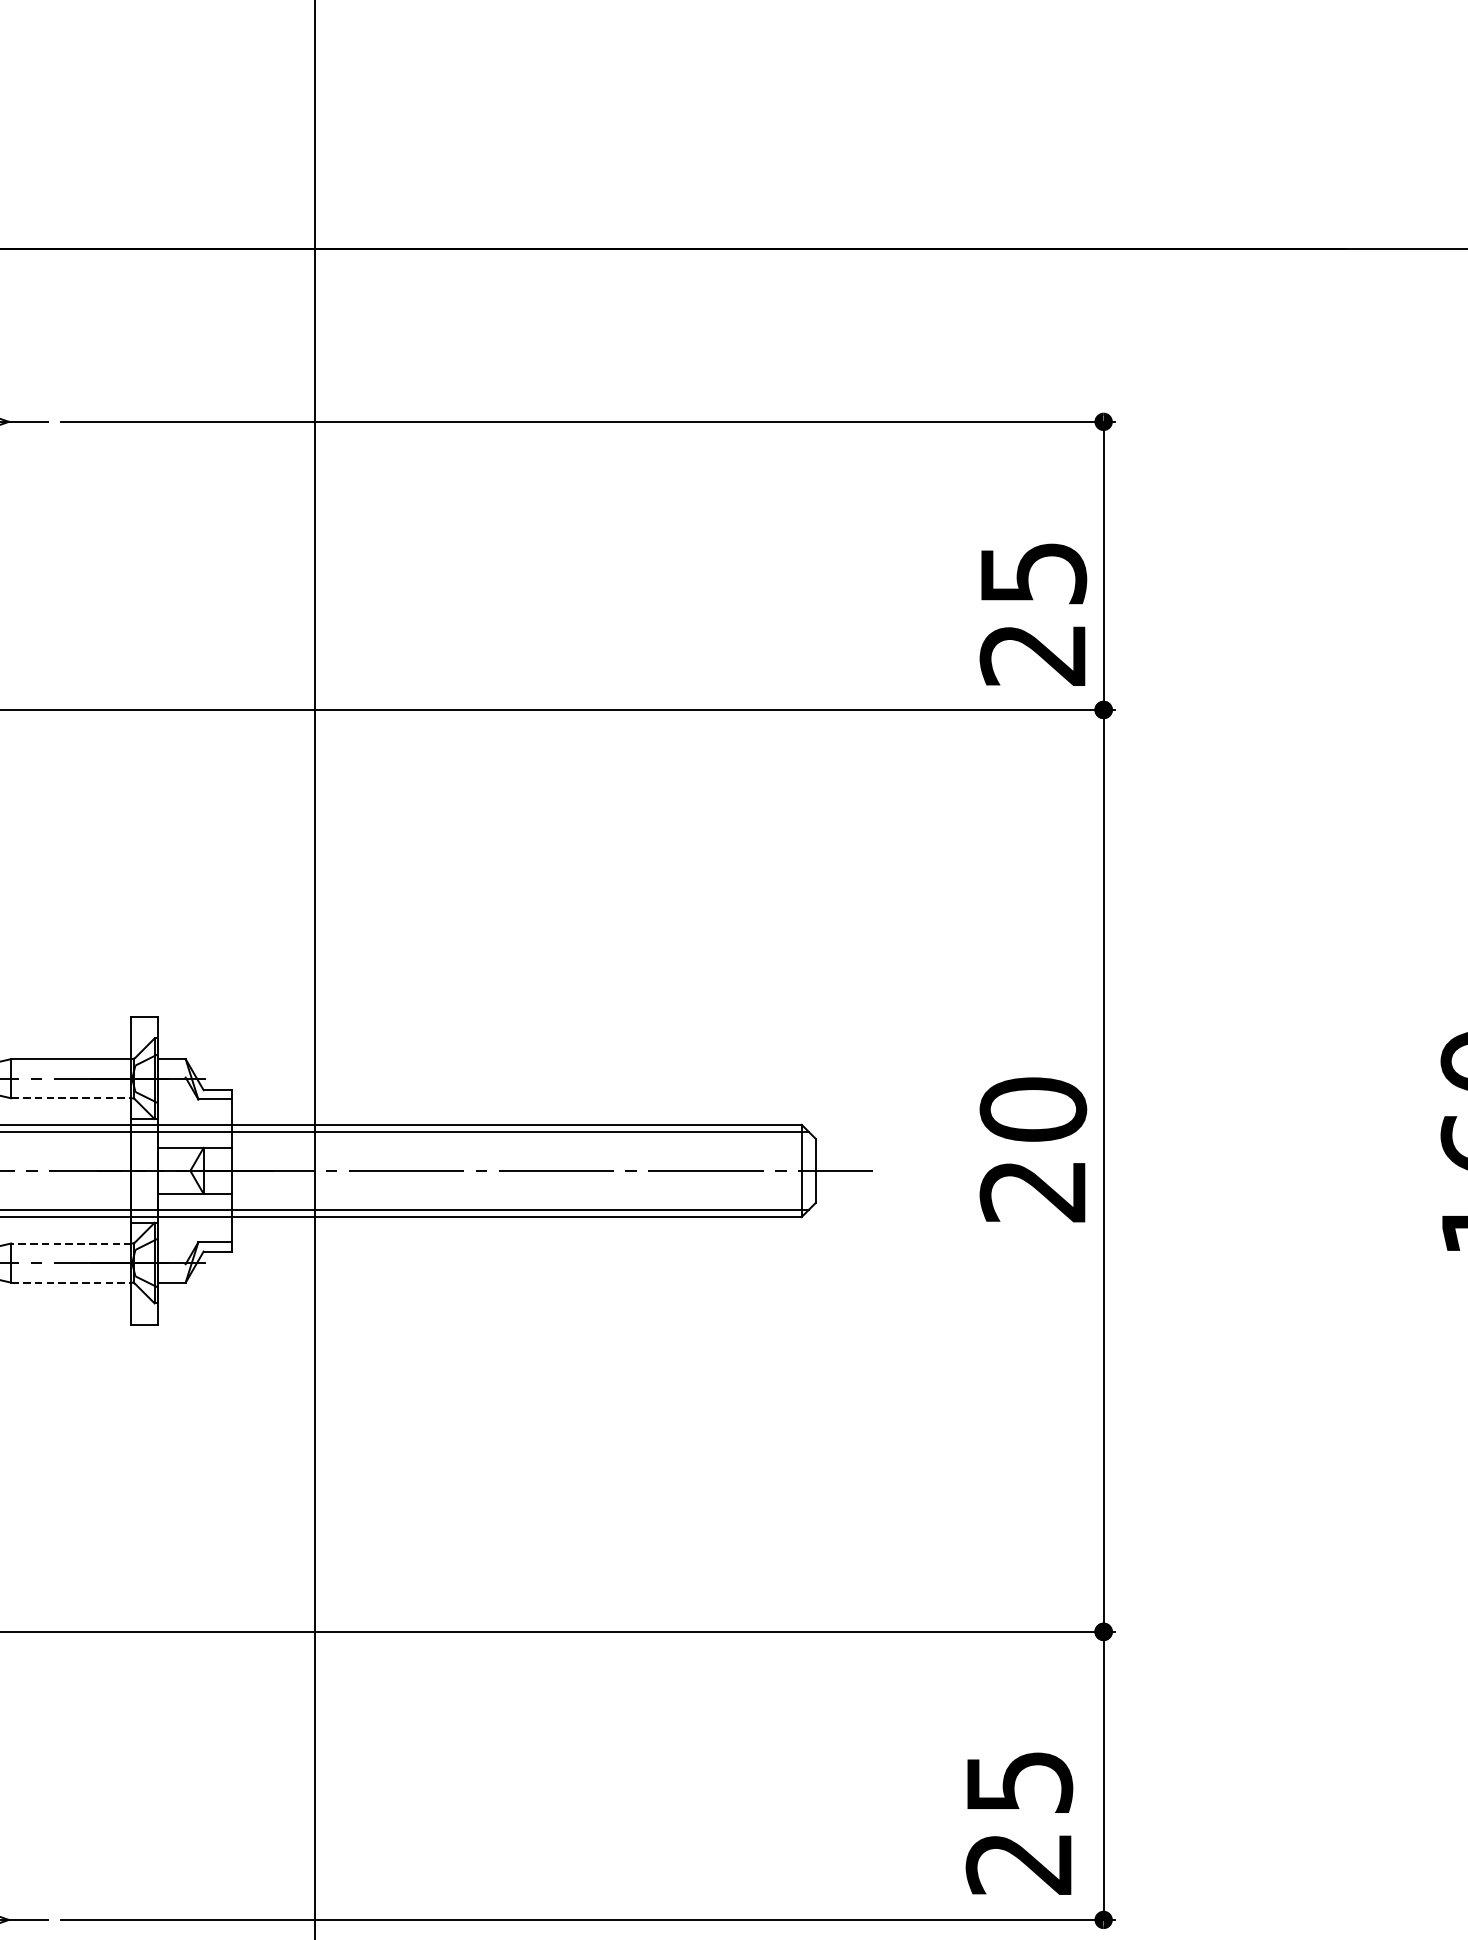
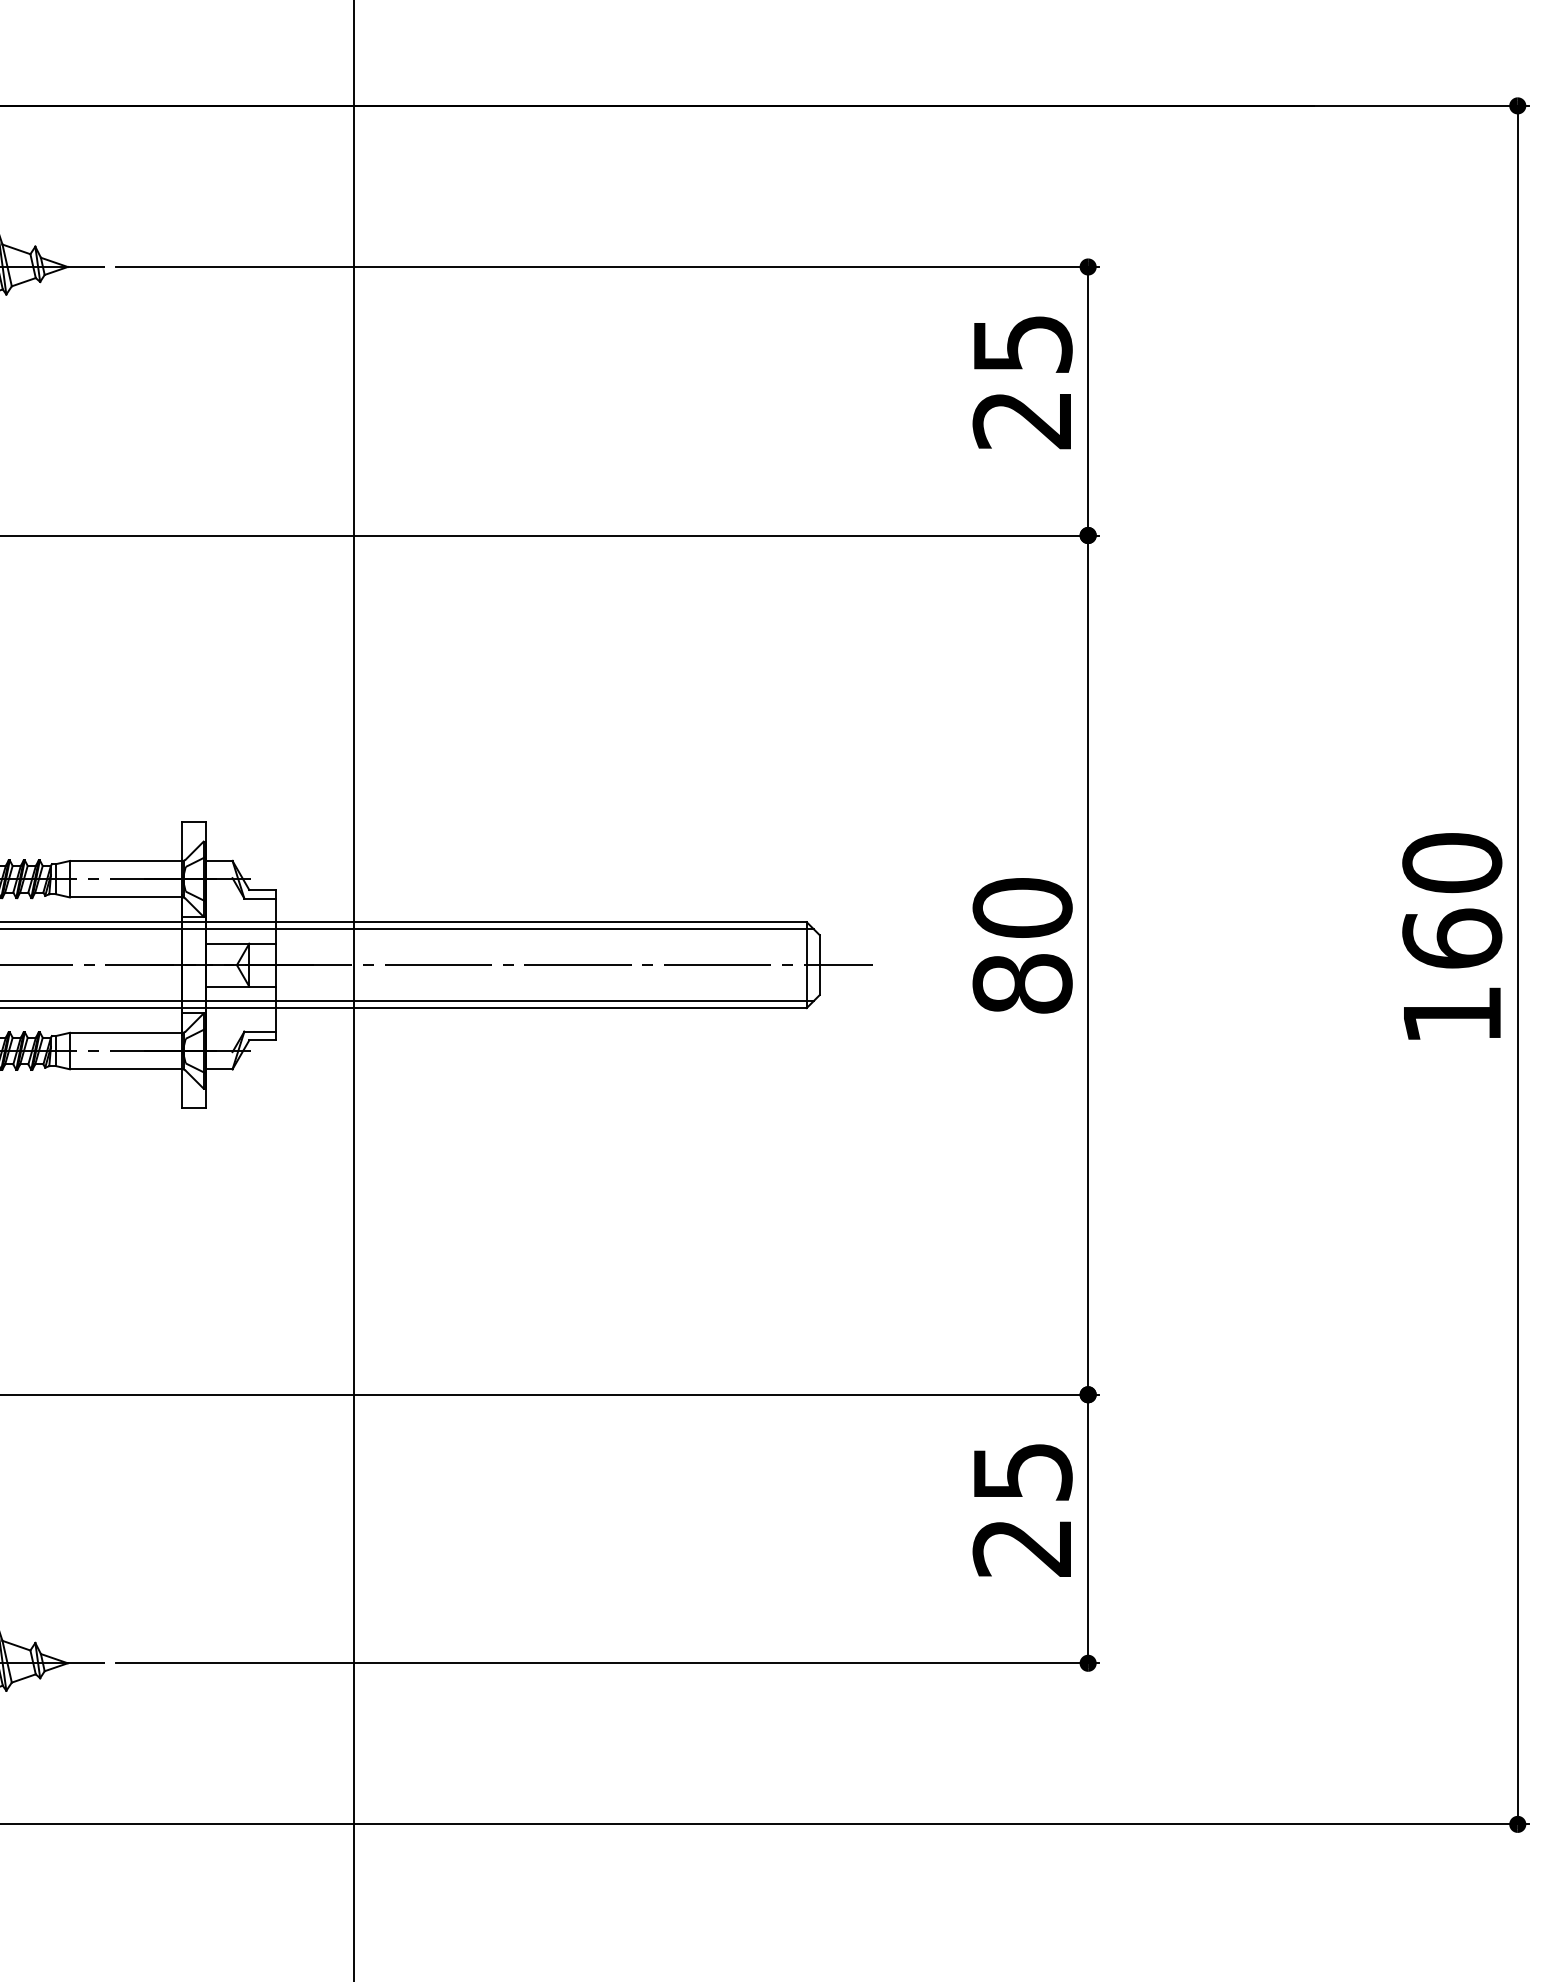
text: (1033, 614) -> (1022, 382), moved
line: (71, 1098) -> (126, 897), dashed -> solid
text: (1033, 1190) -> (1022, 983), 20 -> 80
line: (70, 1243) -> (125, 1032), dashed -> solid
line: (71, 1282) -> (126, 1069), dashed -> solid
text: (1019, 1823) -> (1022, 1510), moved

